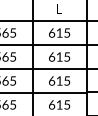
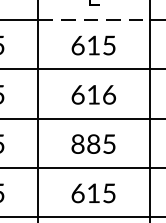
line: (60, 20) -> (95, 19), solid -> dashed
text: (67, 56) -> (109, 93), 615 -> 616
text: (55, 80) -> (85, 143), 615 -> 885

